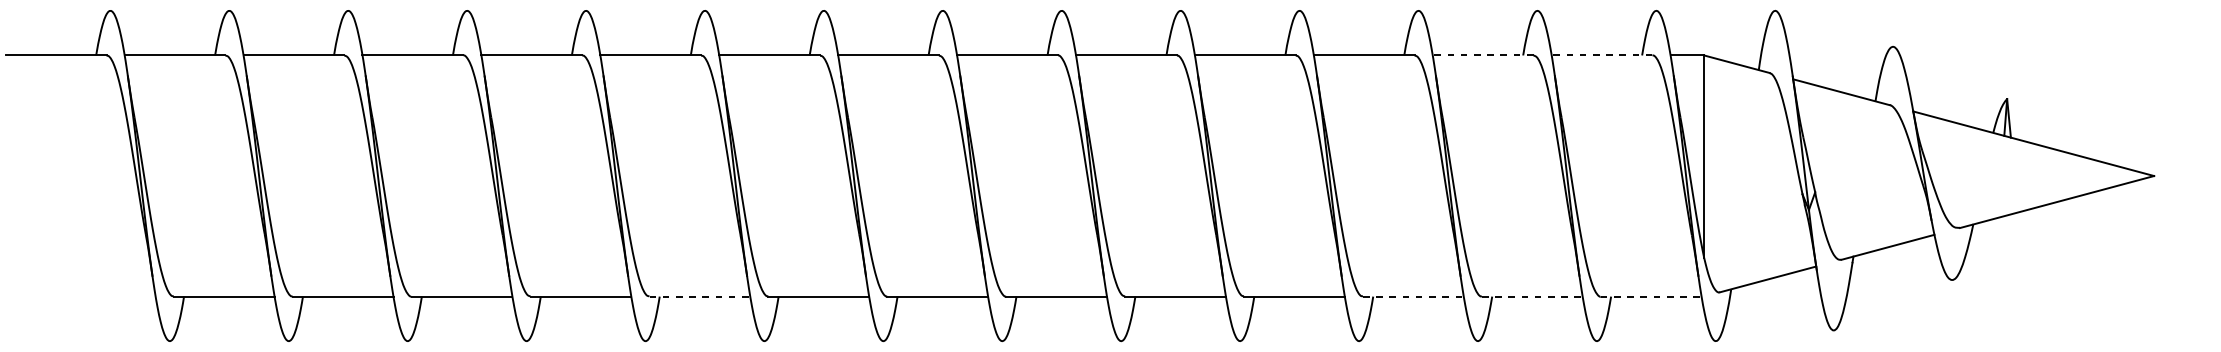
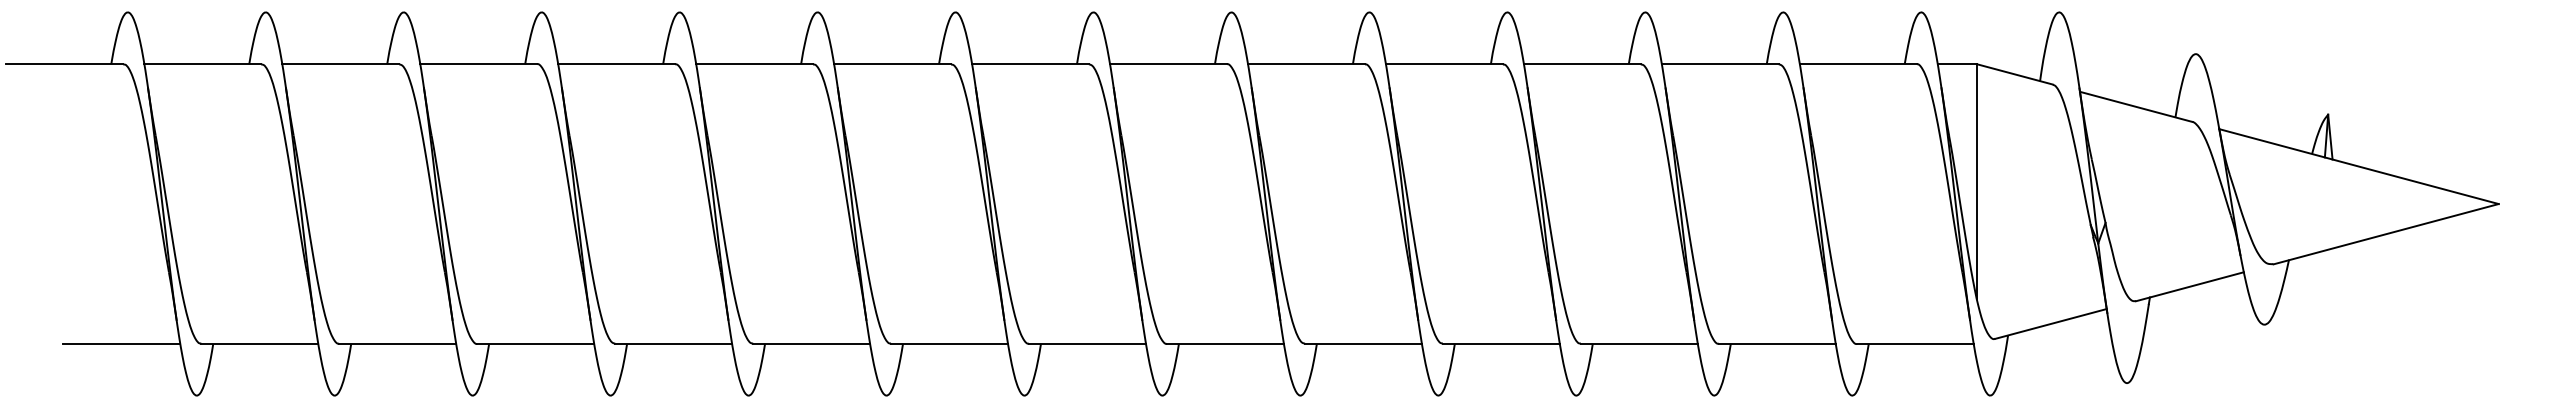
line: (1482, 55) -> (1719, 64), dashed -> solid
line: (1601, 55) -> (1857, 64), dashed -> solid
line: (104, 296) -> (121, 343), added
line: (700, 296) -> (812, 343), dashed -> solid
line: (1413, 296) -> (1639, 343), dashed -> solid
line: (1532, 296) -> (1777, 343), dashed -> solid
line: (1651, 296) -> (1915, 343), dashed -> solid

